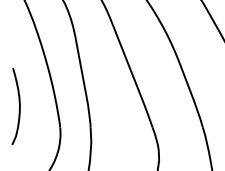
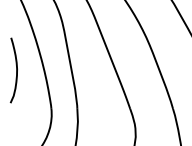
curve: (19, 106) -> (16, 70), moved

